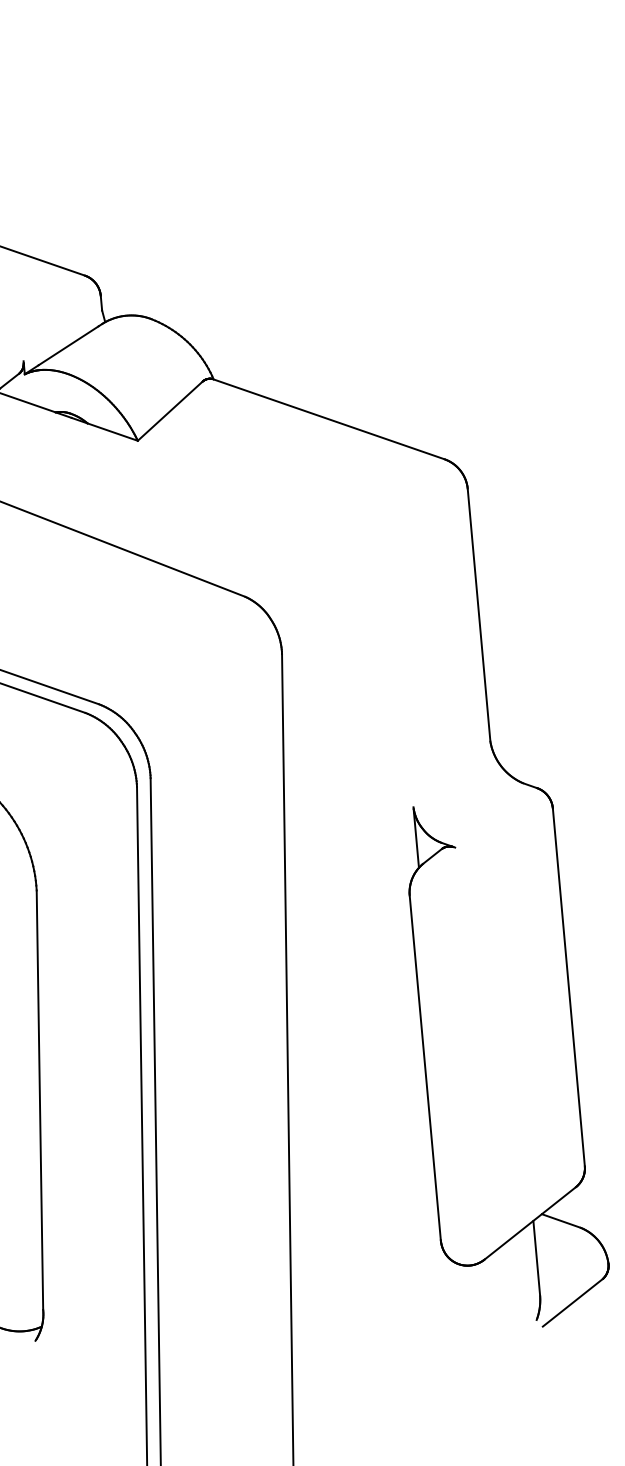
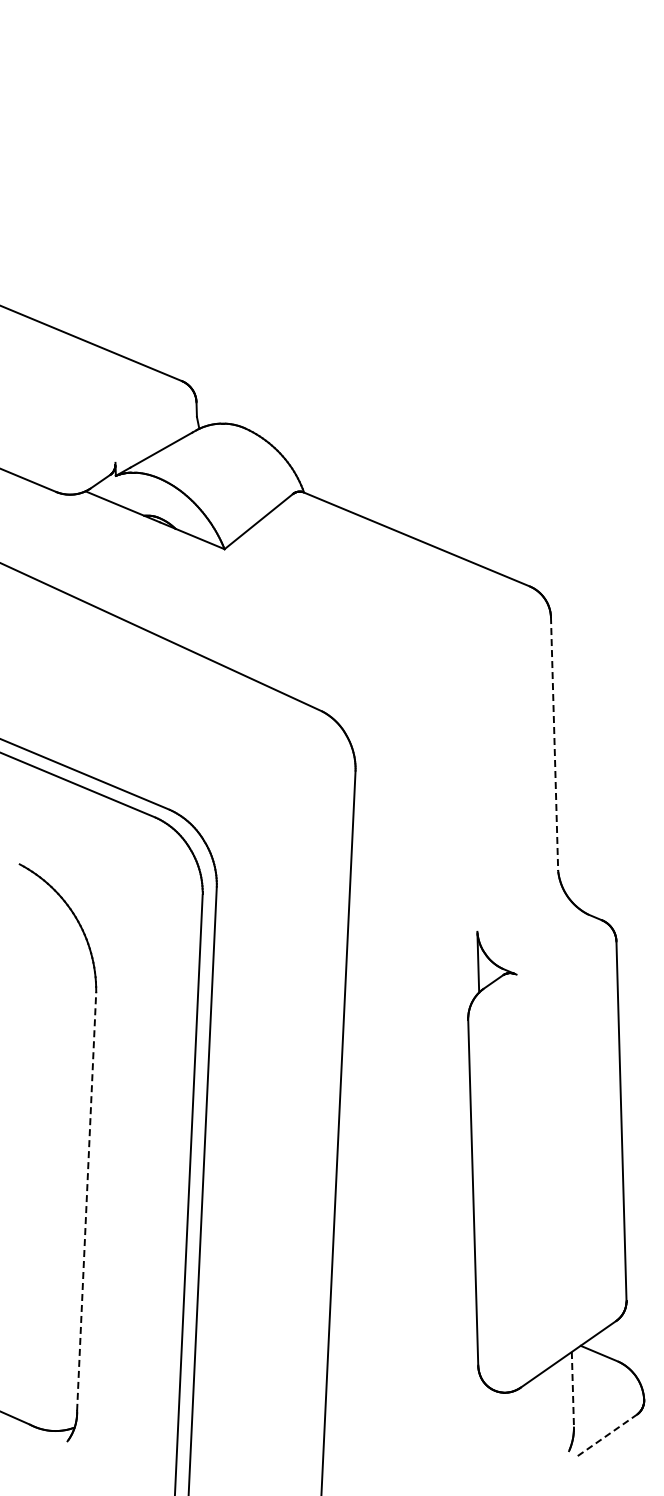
line: (479, 615) -> (554, 744), solid -> dashed
line: (39, 1100) -> (86, 1201), solid -> dashed
line: (536, 1258) -> (572, 1389), solid -> dashed
line: (572, 1303) -> (605, 1436), solid -> dashed

